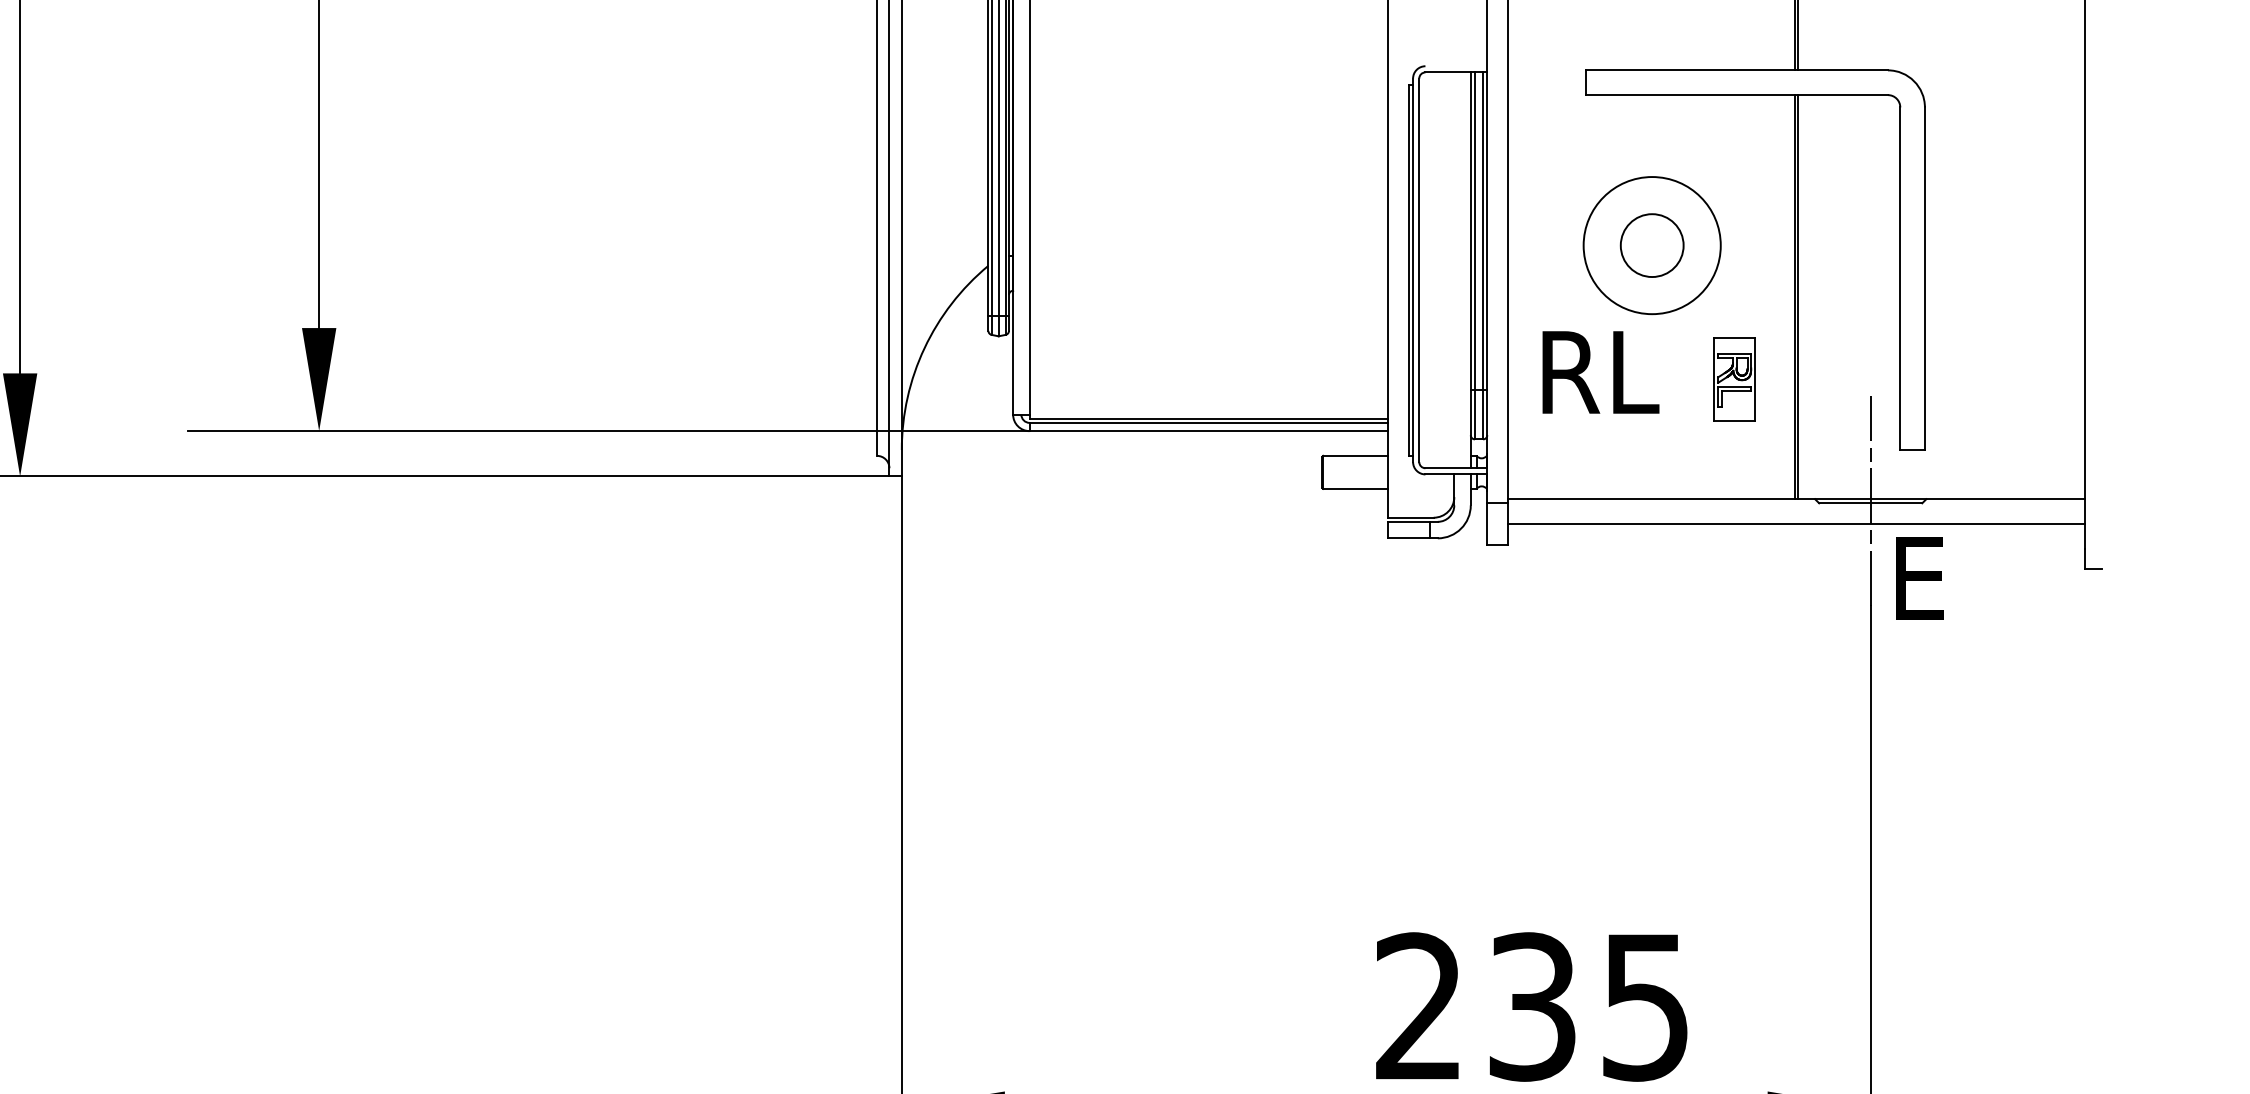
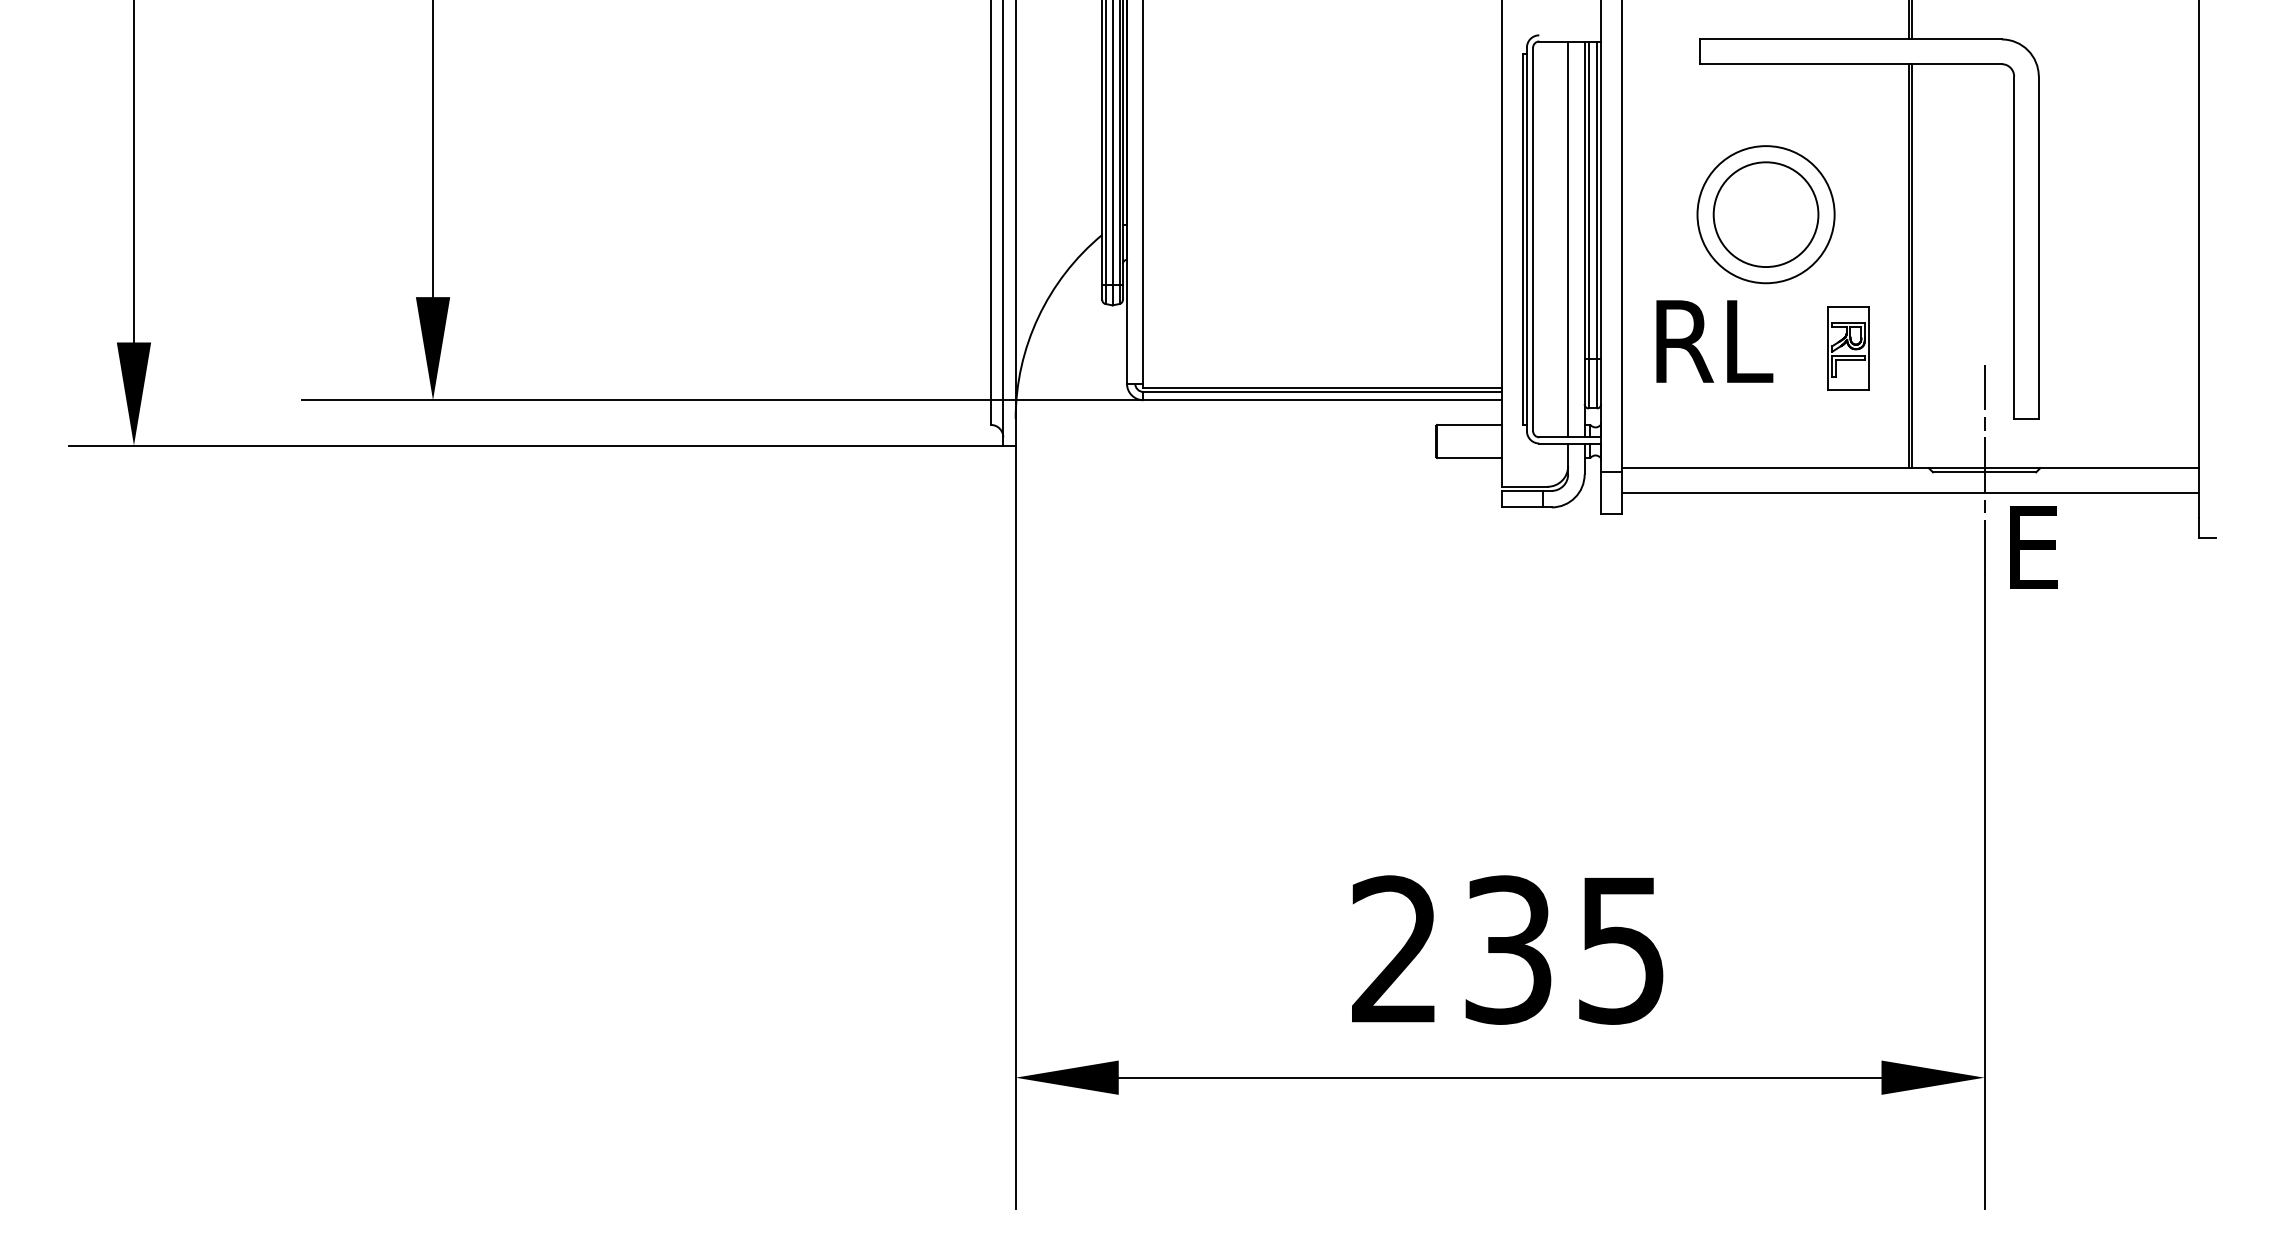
circle: (1651, 245) -> (1765, 214), size x1.67
line: (1454, 270) -> (1568, 239), added
text: (1531, 1006) -> (1507, 949), moved

